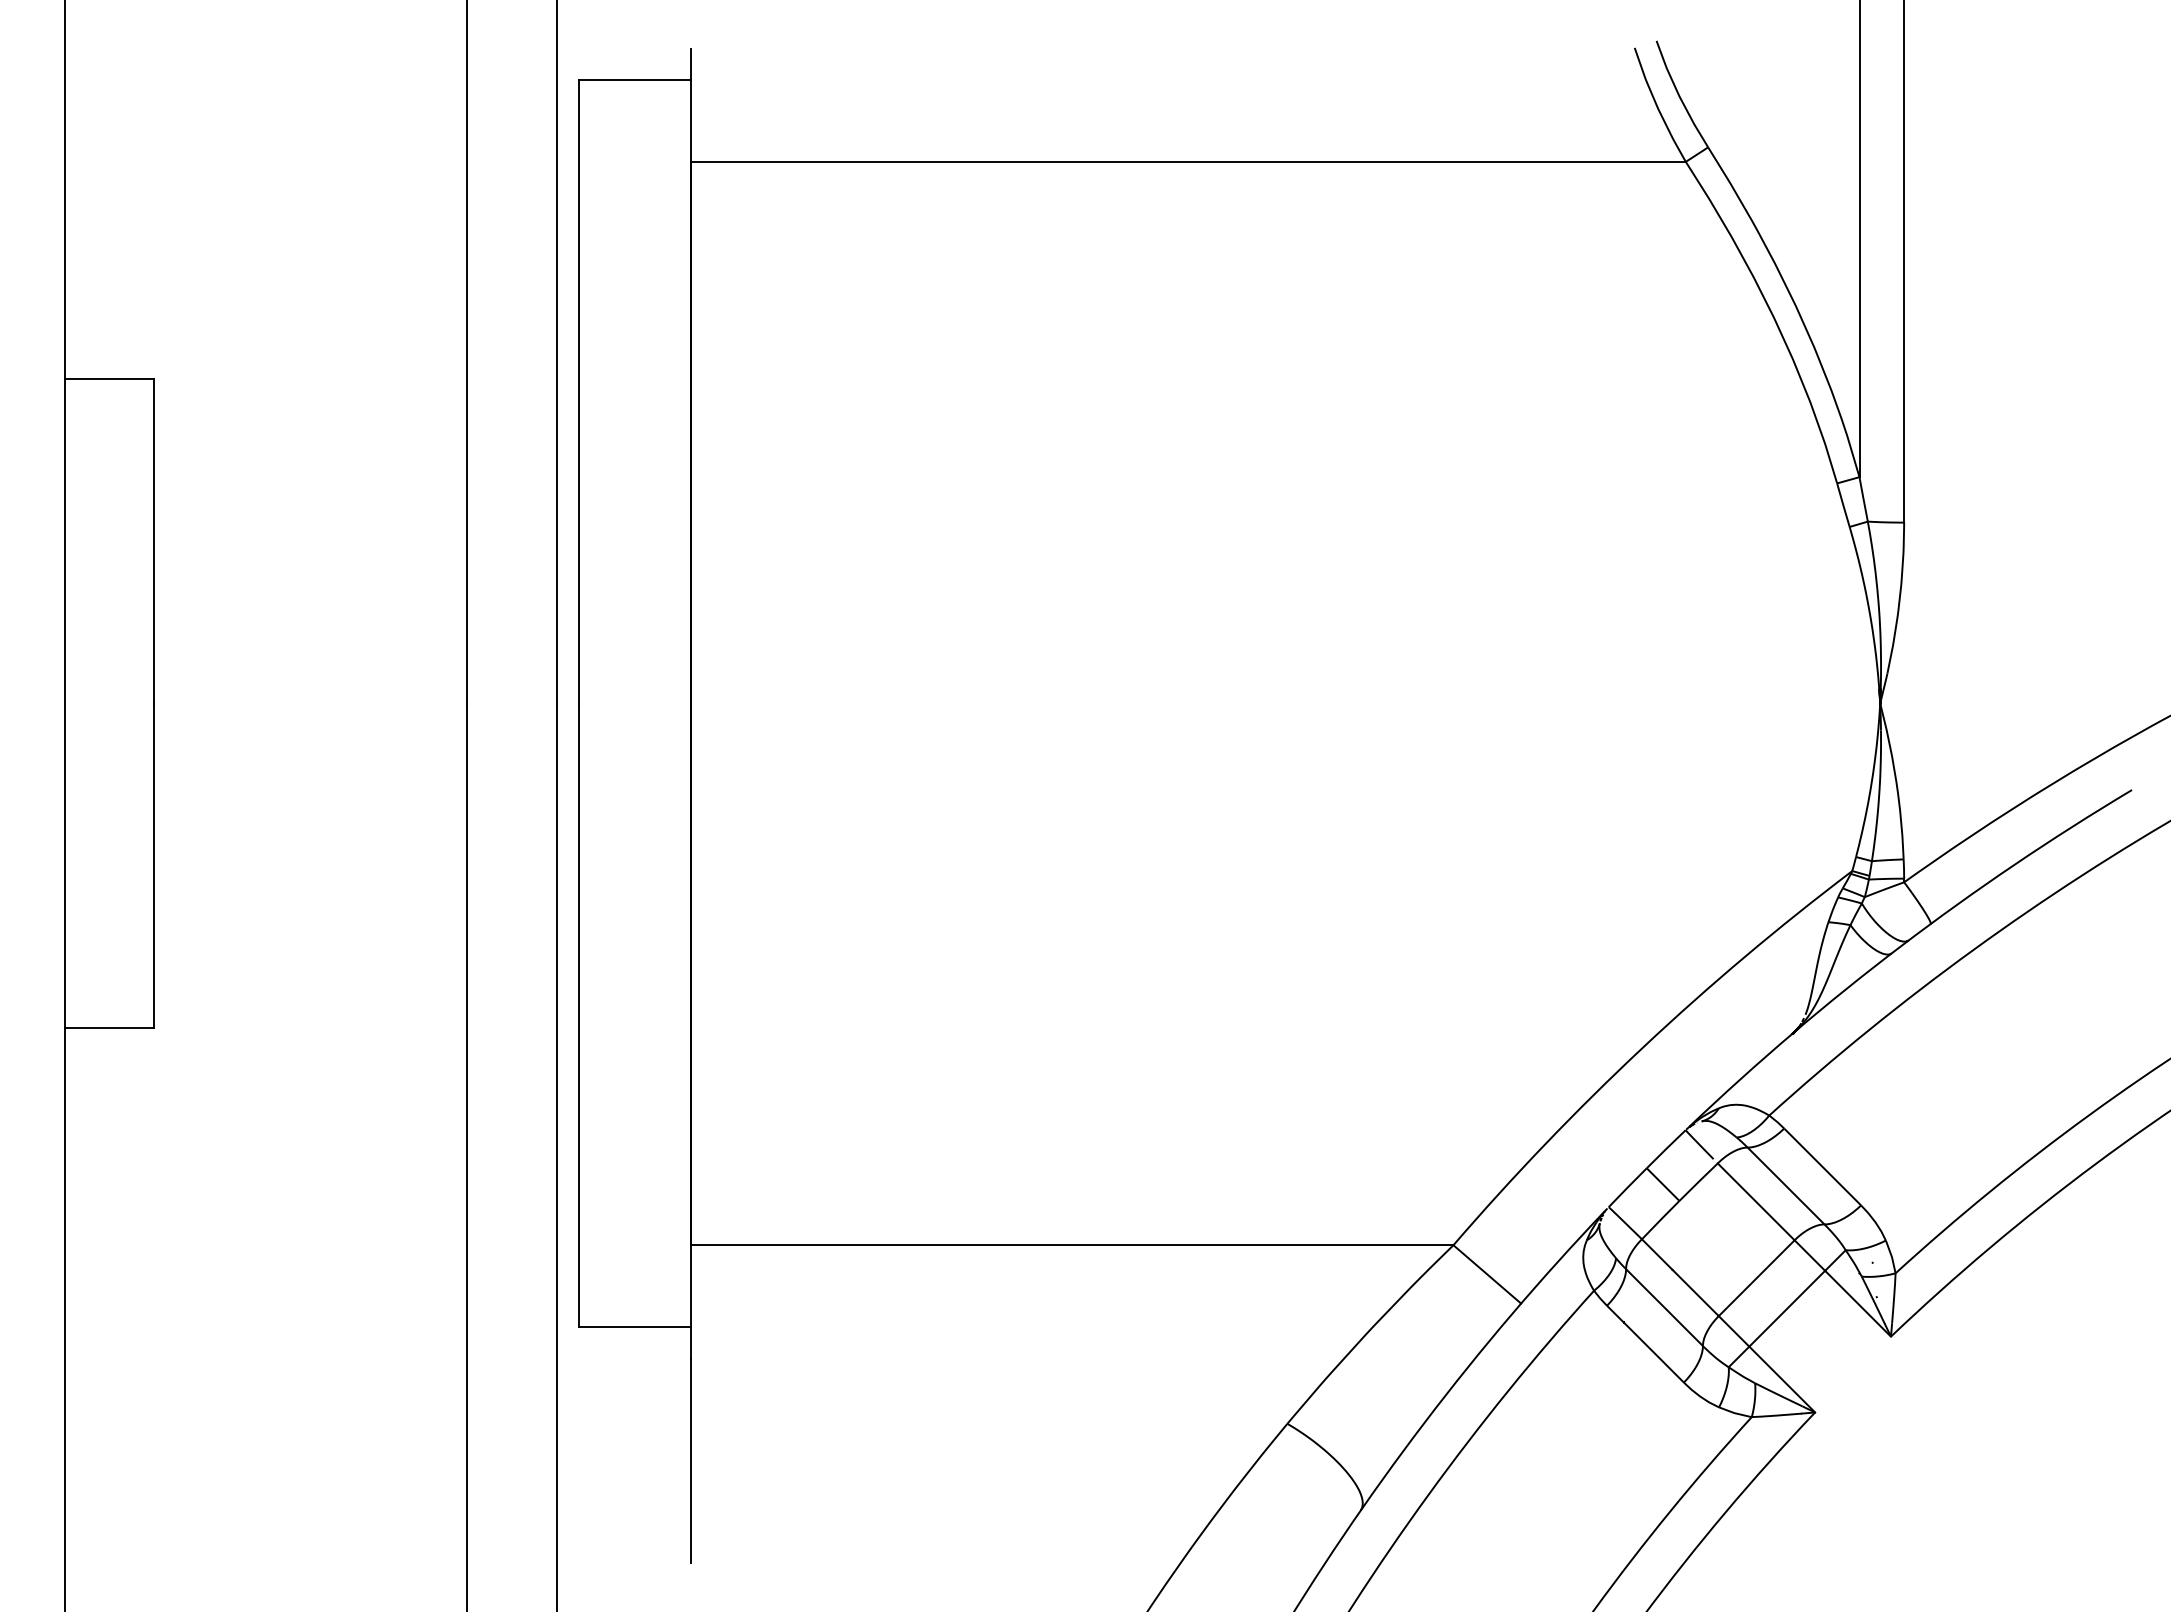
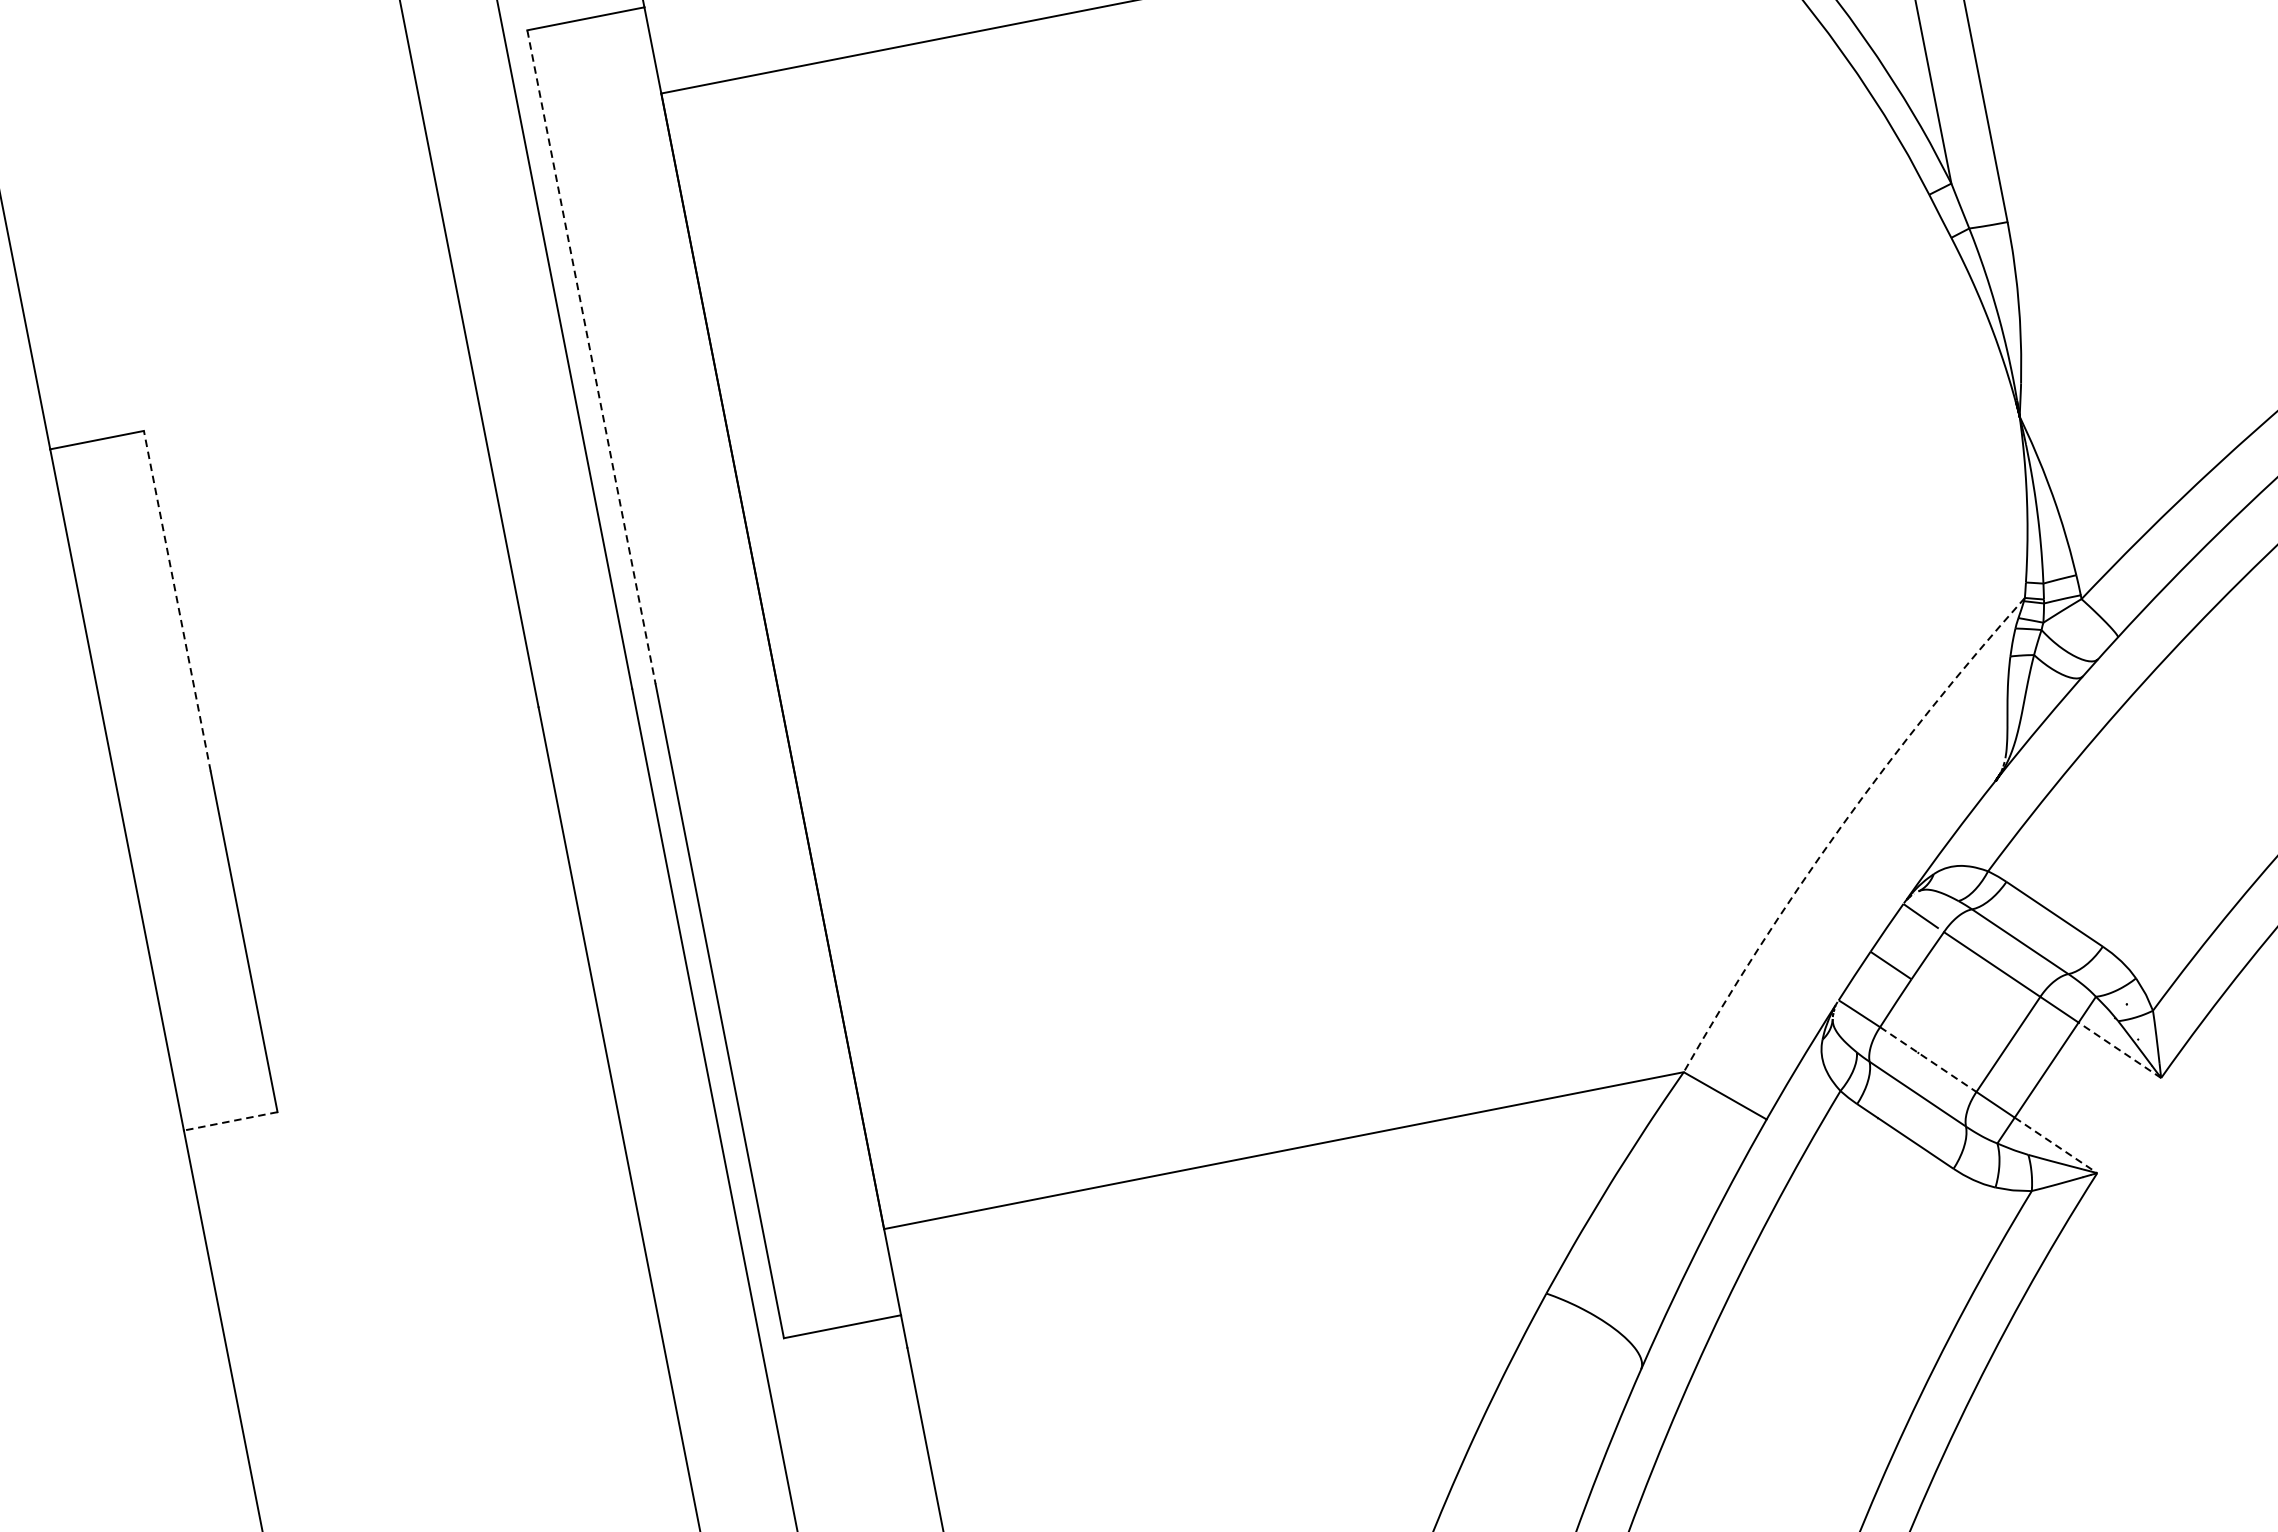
line: (578, 391) -> (591, 357), solid -> dashed
line: (154, 540) -> (177, 600), solid -> dashed
line: (109, 1028) -> (230, 1121), solid -> dashed
arc: (1642, 1047) -> (1841, 826), solid -> dashed
line: (1680, 1278) -> (1928, 1060), solid -> dashed
line: (1858, 1303) -> (2120, 1049), solid -> dashed
line: (1782, 1379) -> (2056, 1145), solid -> dashed

